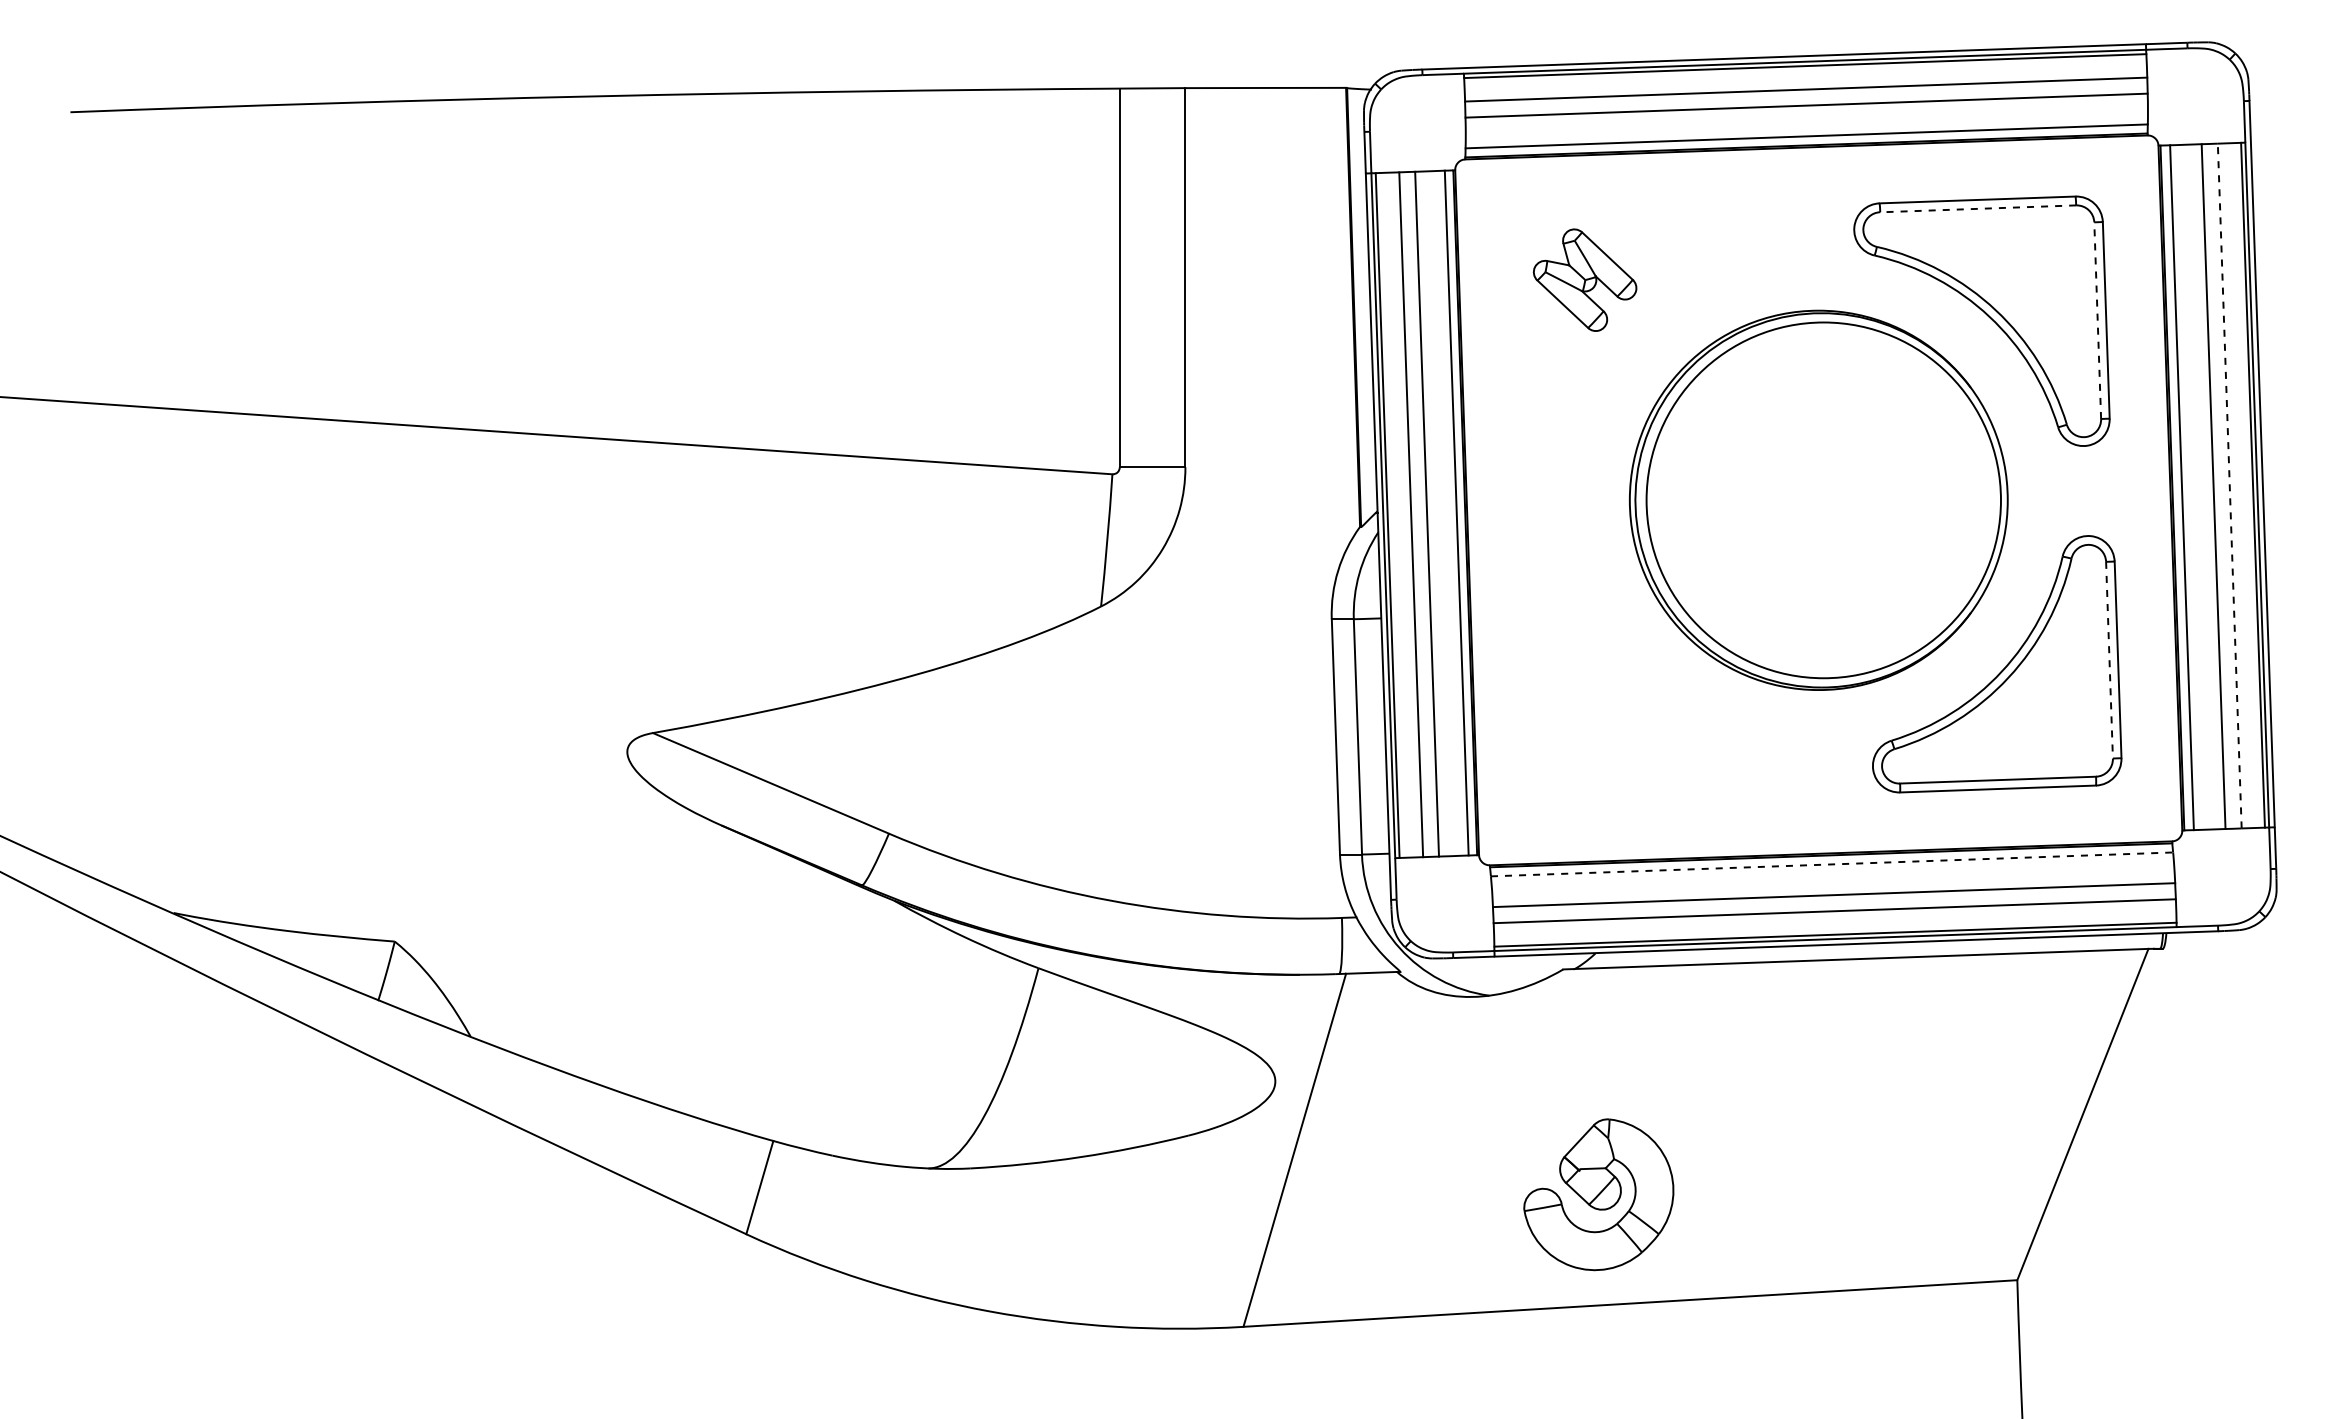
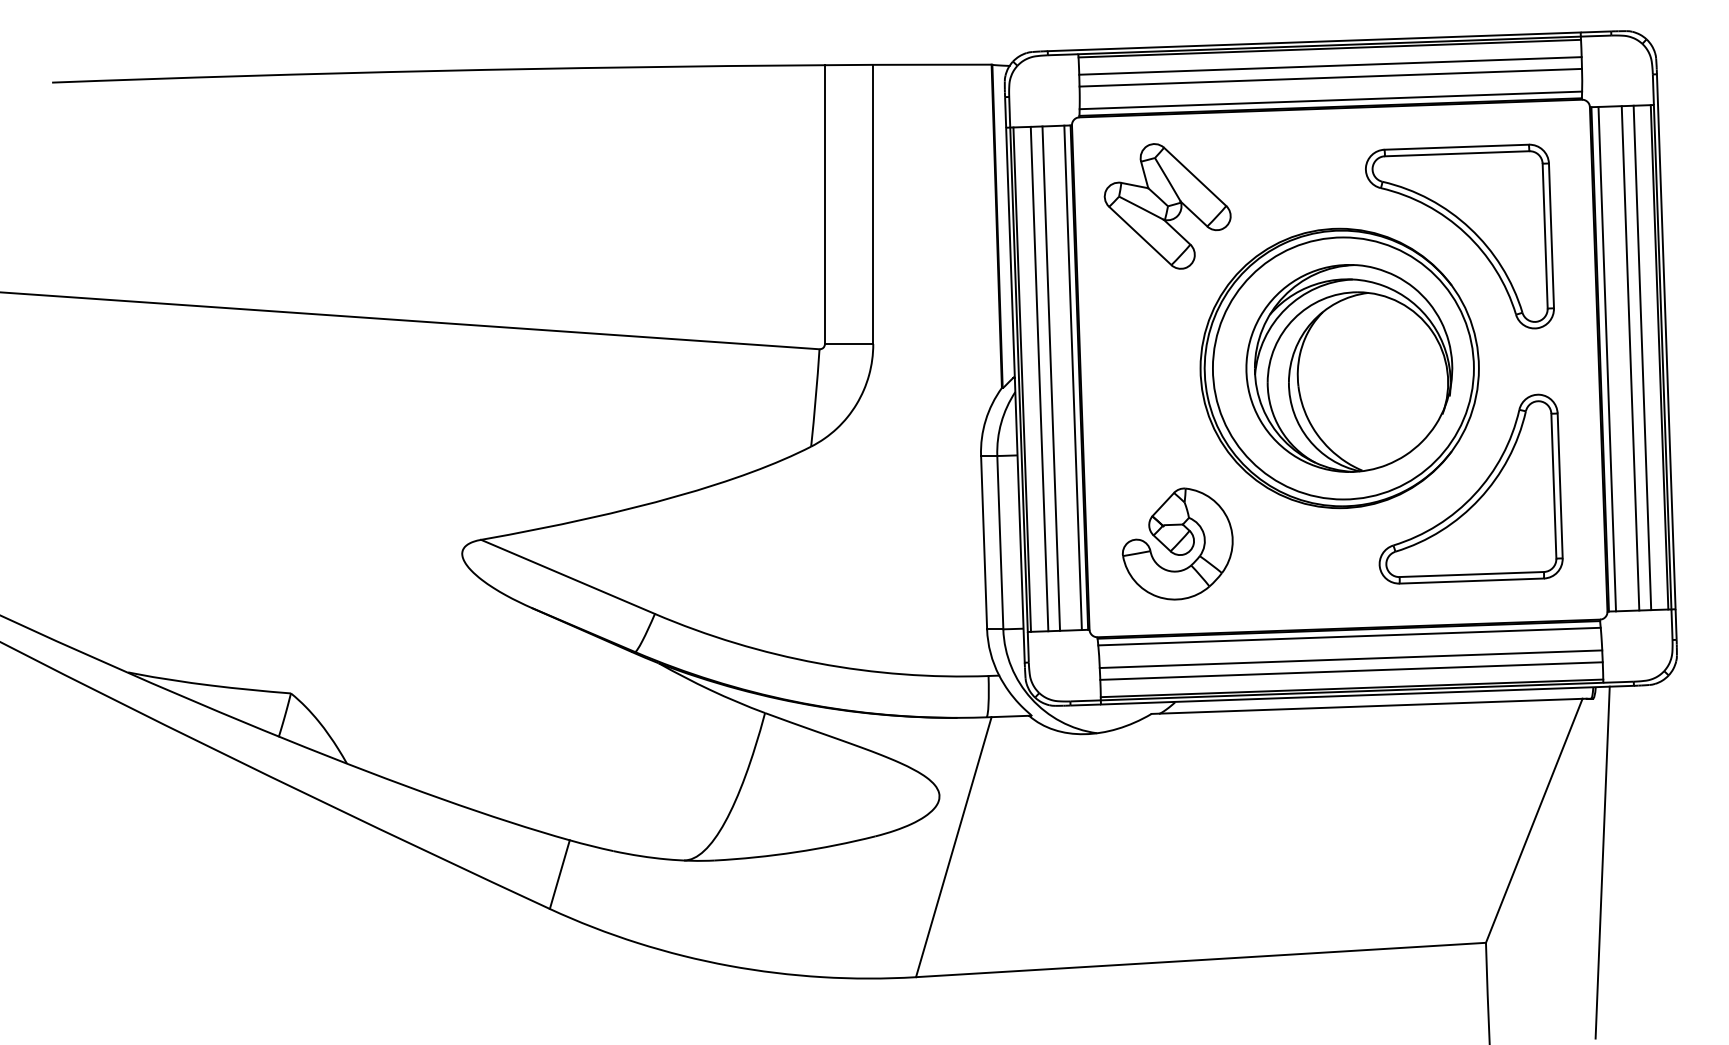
line: (1978, 208) -> (1457, 153), dashed -> solid
part: (1584, 279) -> (1167, 205), size x1.67
line: (2097, 320) -> (1545, 236), dashed -> solid
line: (2229, 486) -> (1642, 358), dashed -> solid
part: (1831, 499) -> (1349, 367), added
line: (2109, 660) -> (1553, 486), dashed -> solid
line: (1832, 864) -> (1349, 636), dashed -> solid
line: (2175, 1171) -> (1602, 862), added
part: (1598, 1194) -> (1177, 543), moved

